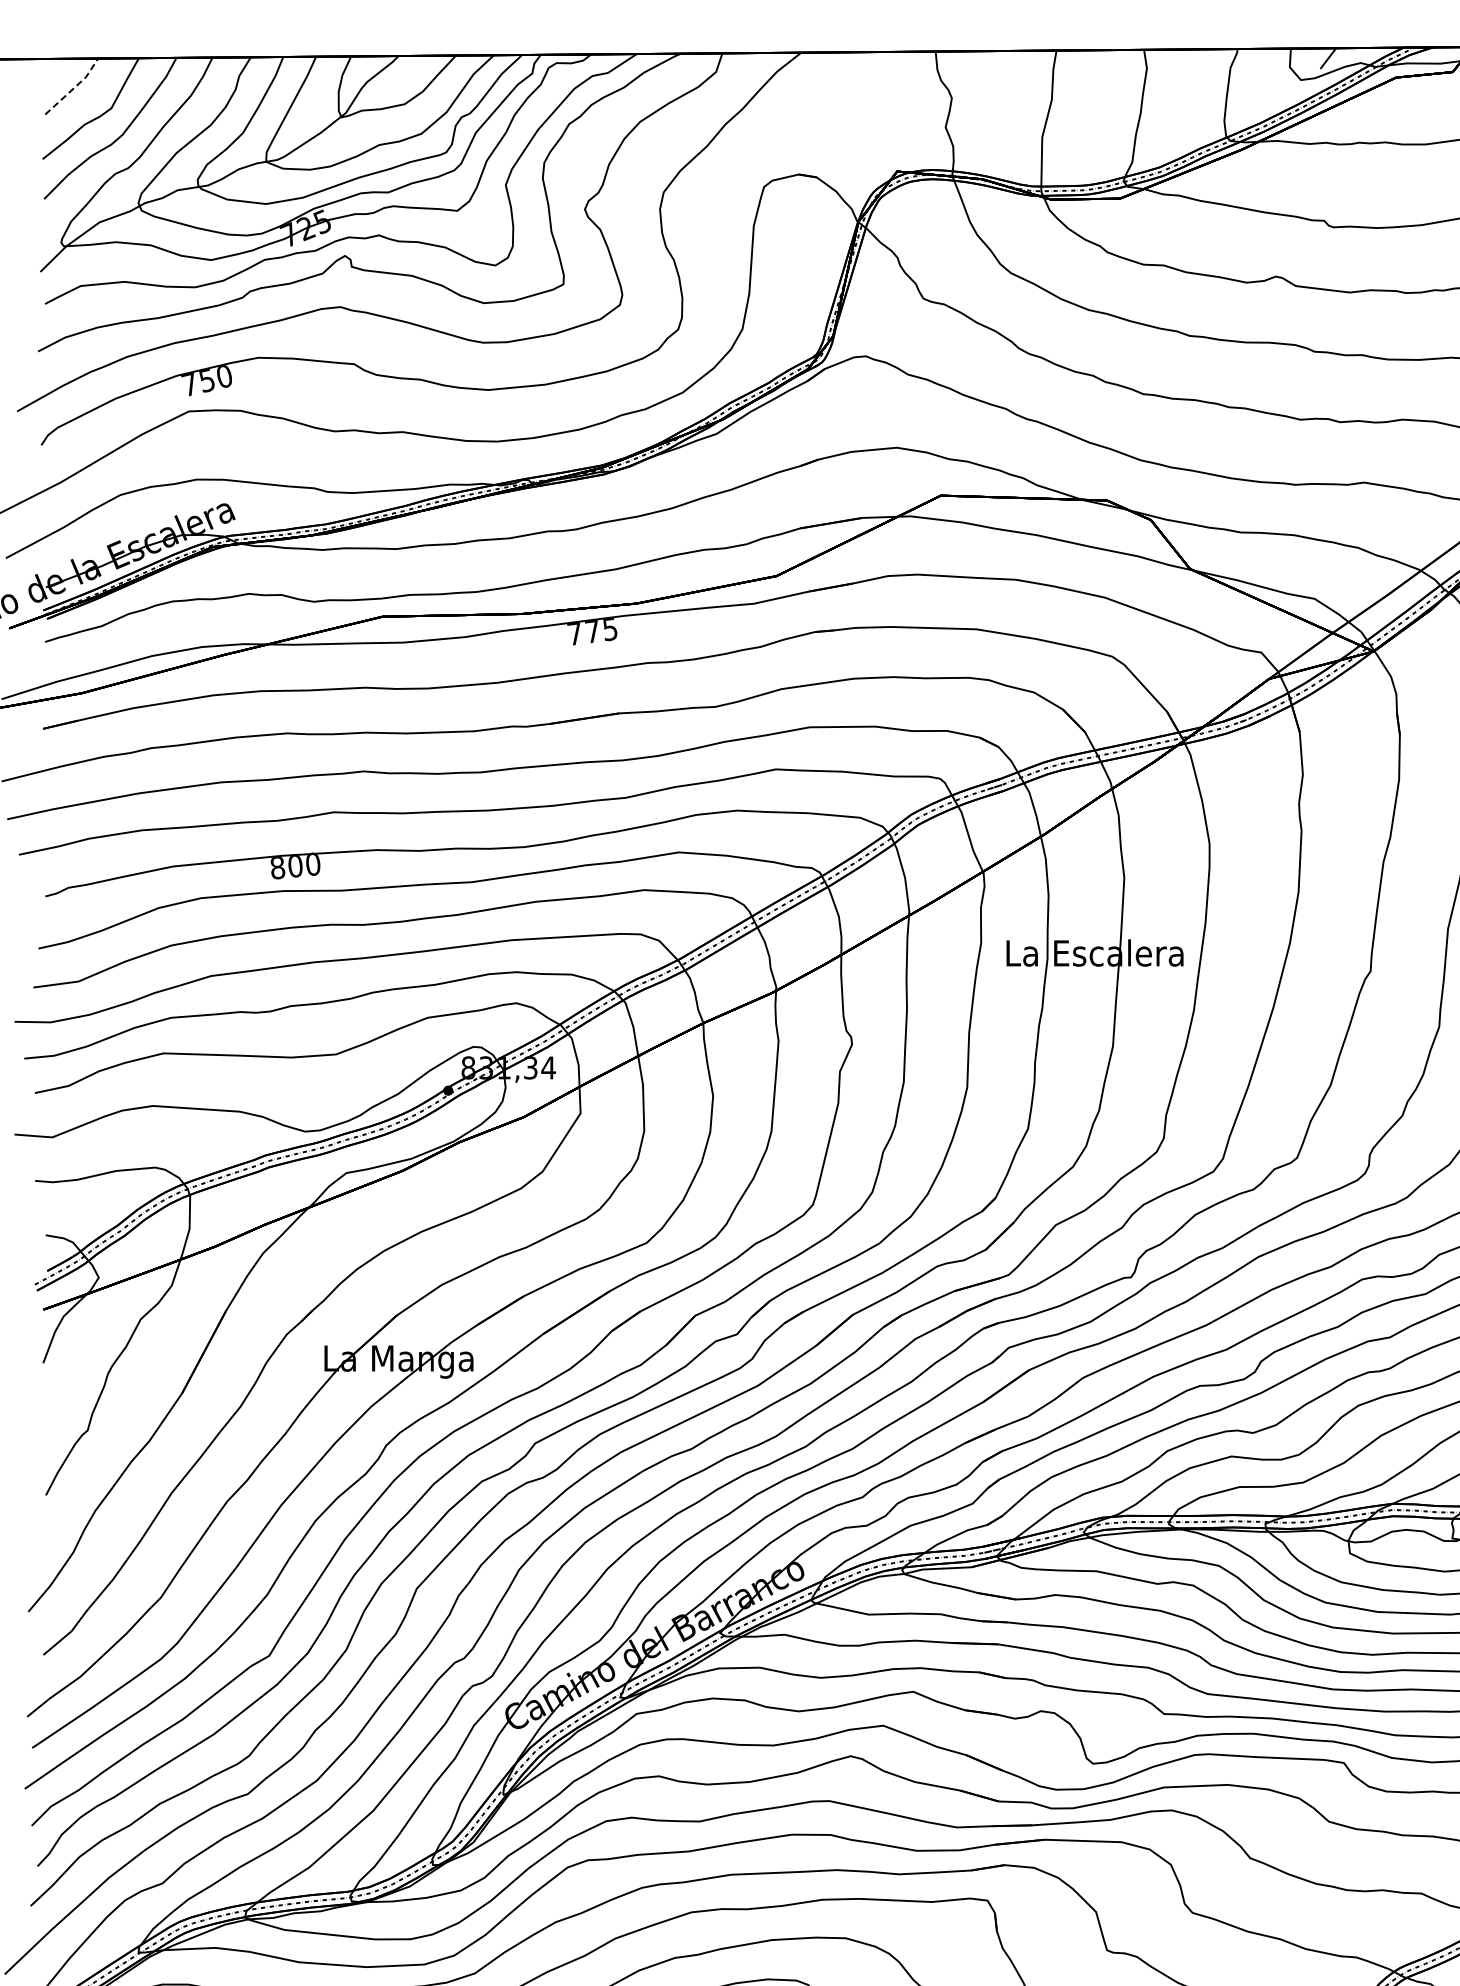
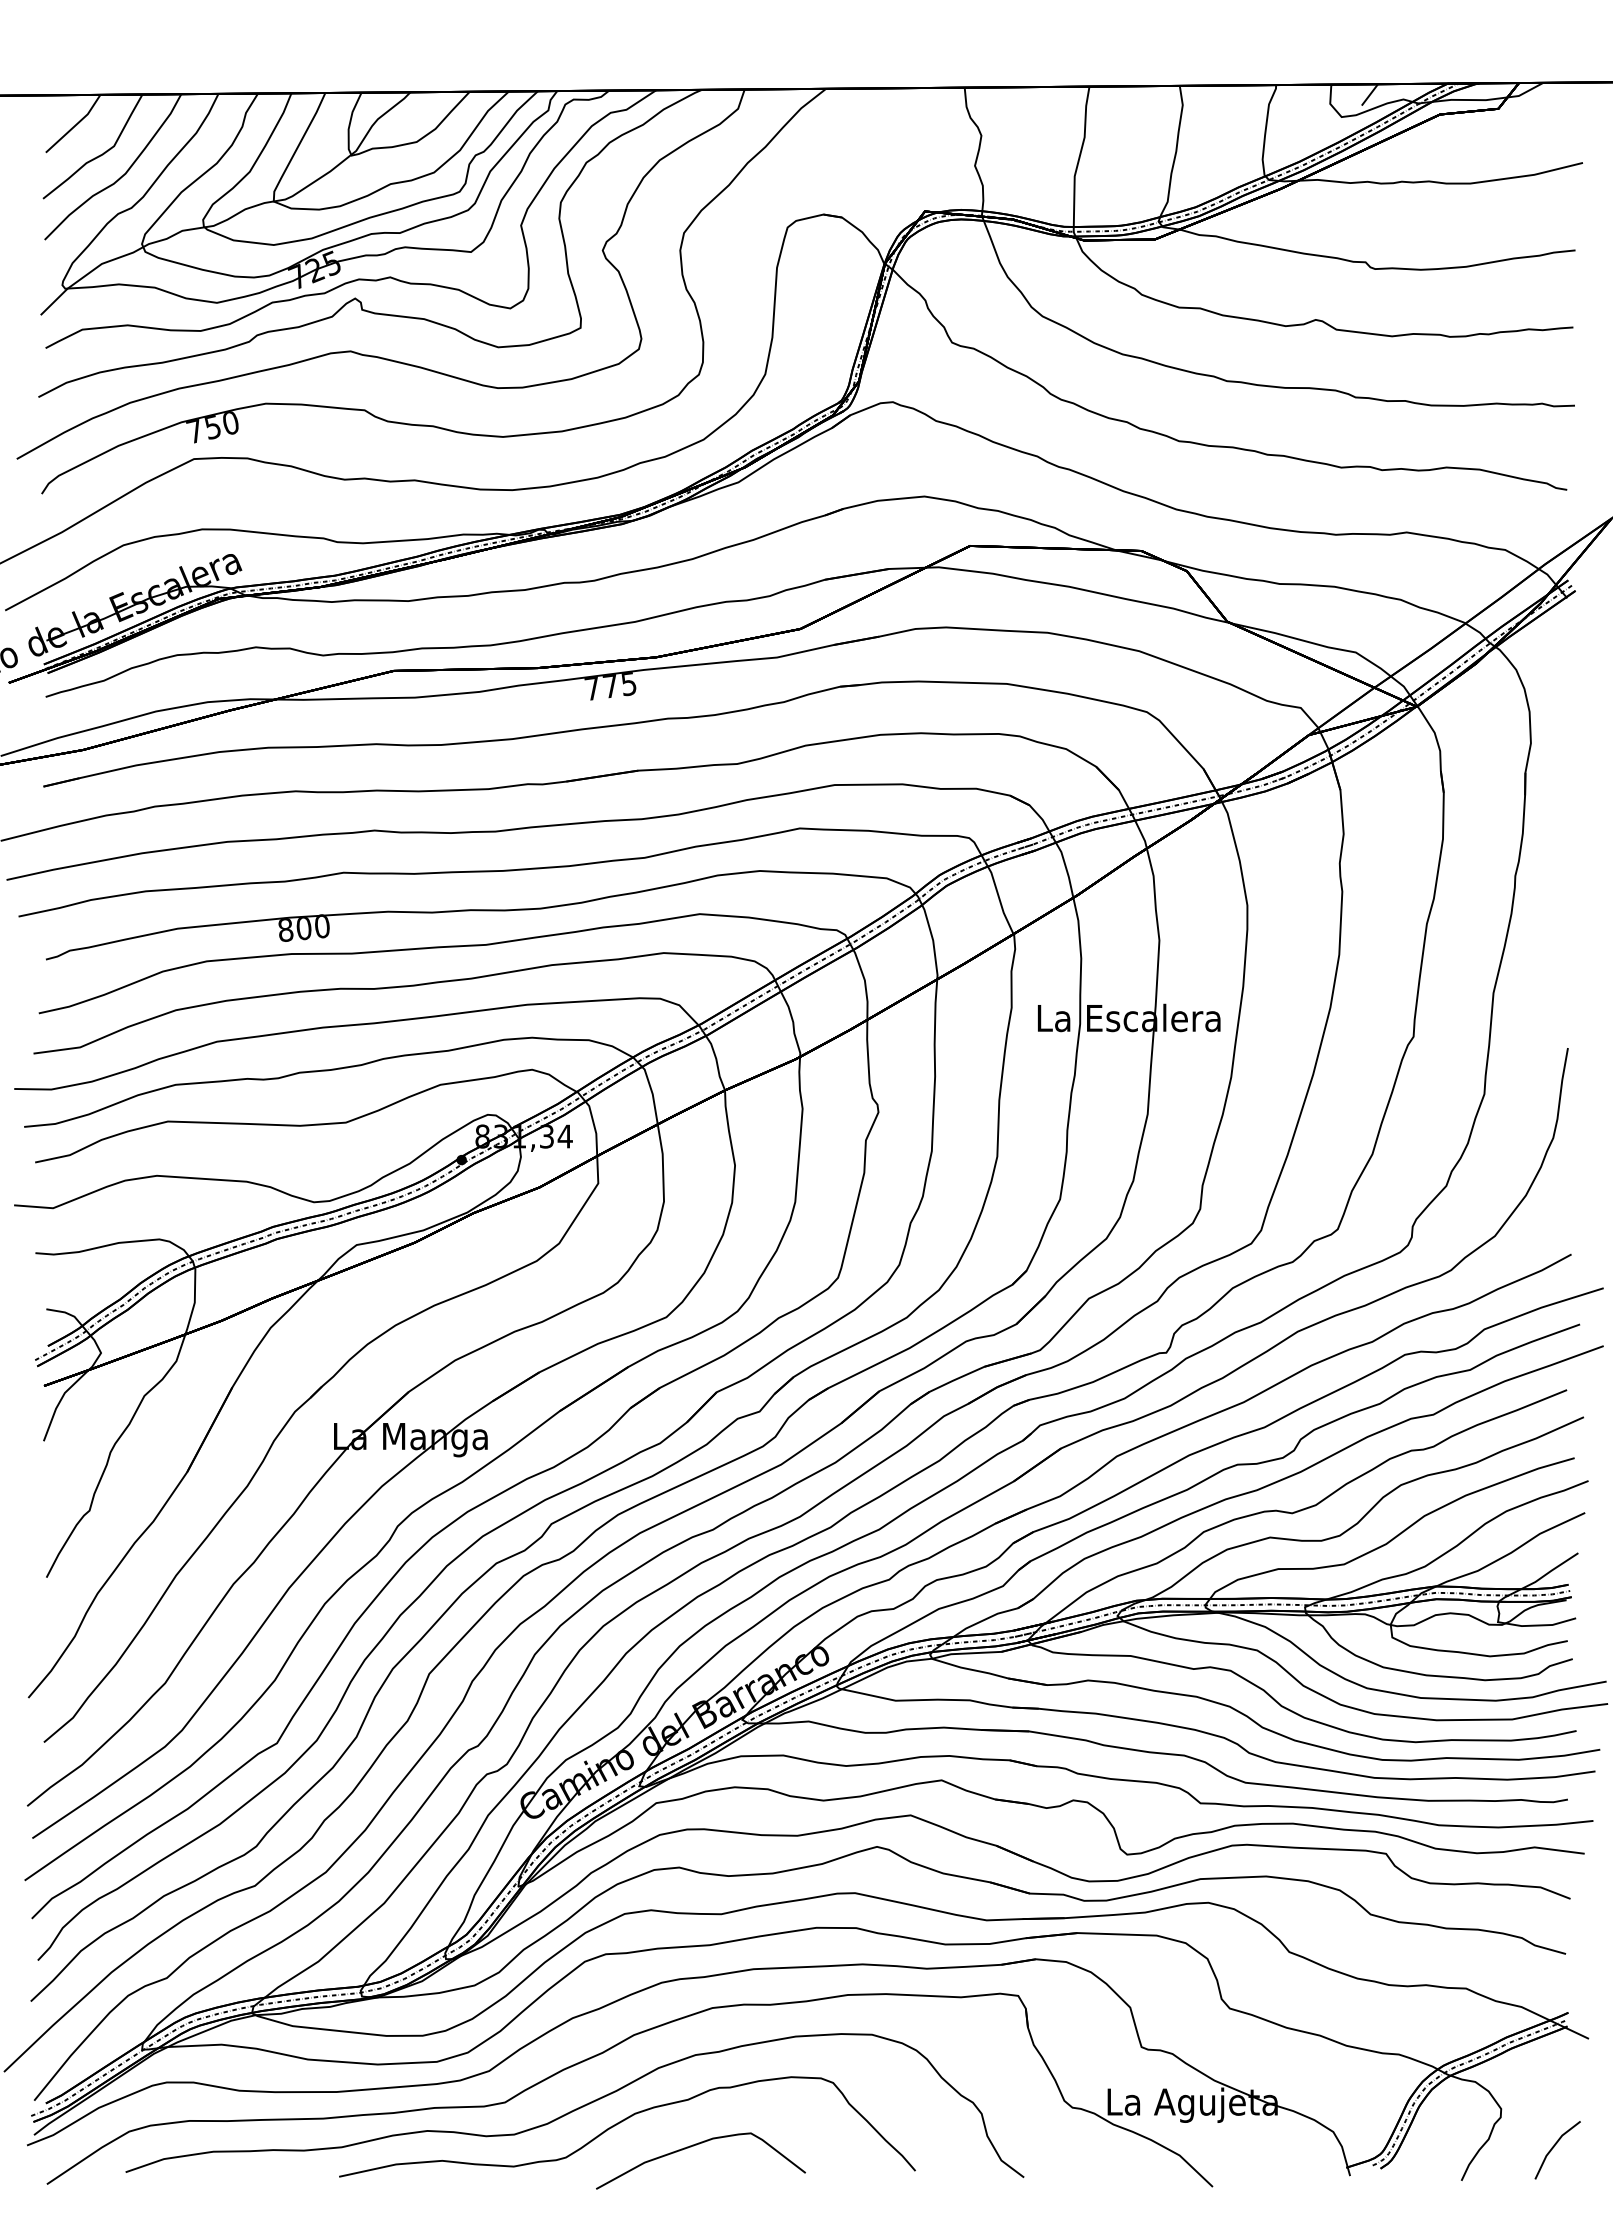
line: (74, 88) -> (76, 125), dashed -> solid

